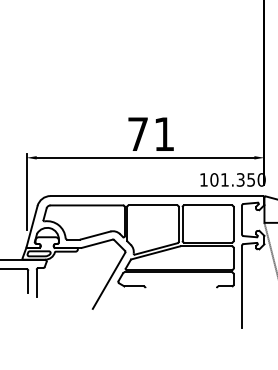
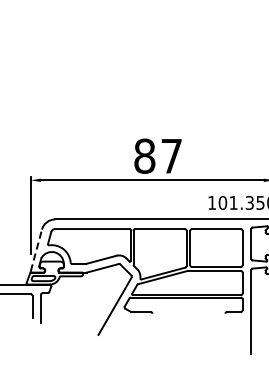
text: (150, 134) -> (157, 156), 71 -> 87
line: (32, 225) -> (36, 249), solid -> dashed

